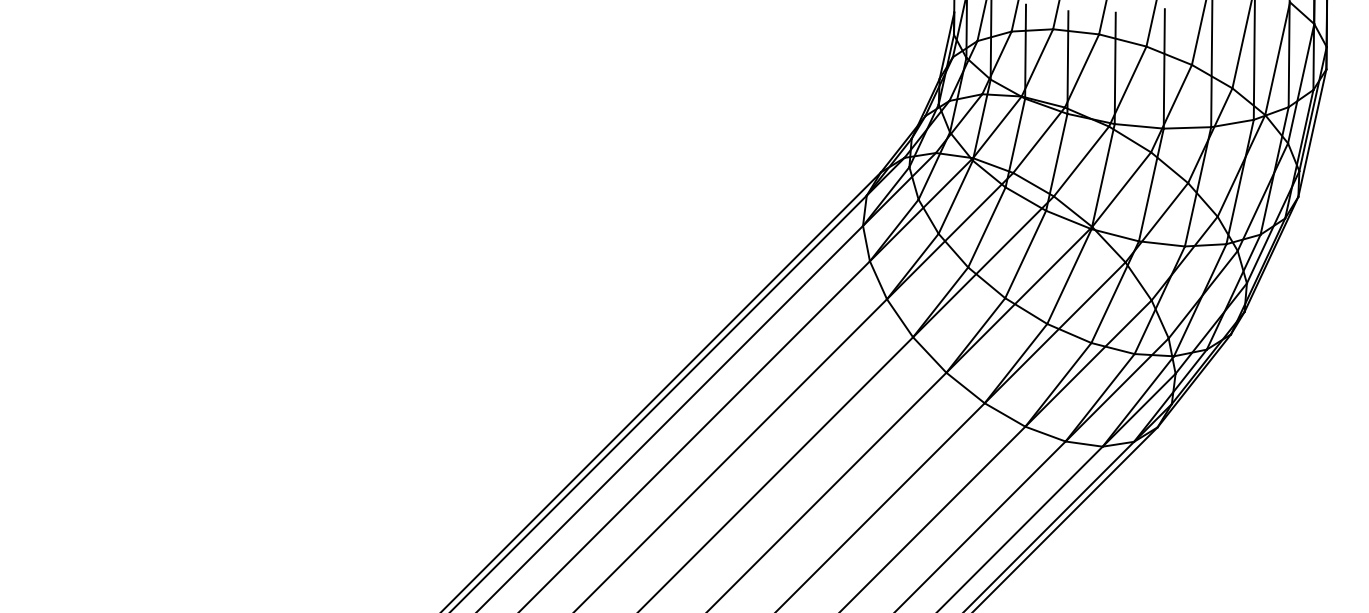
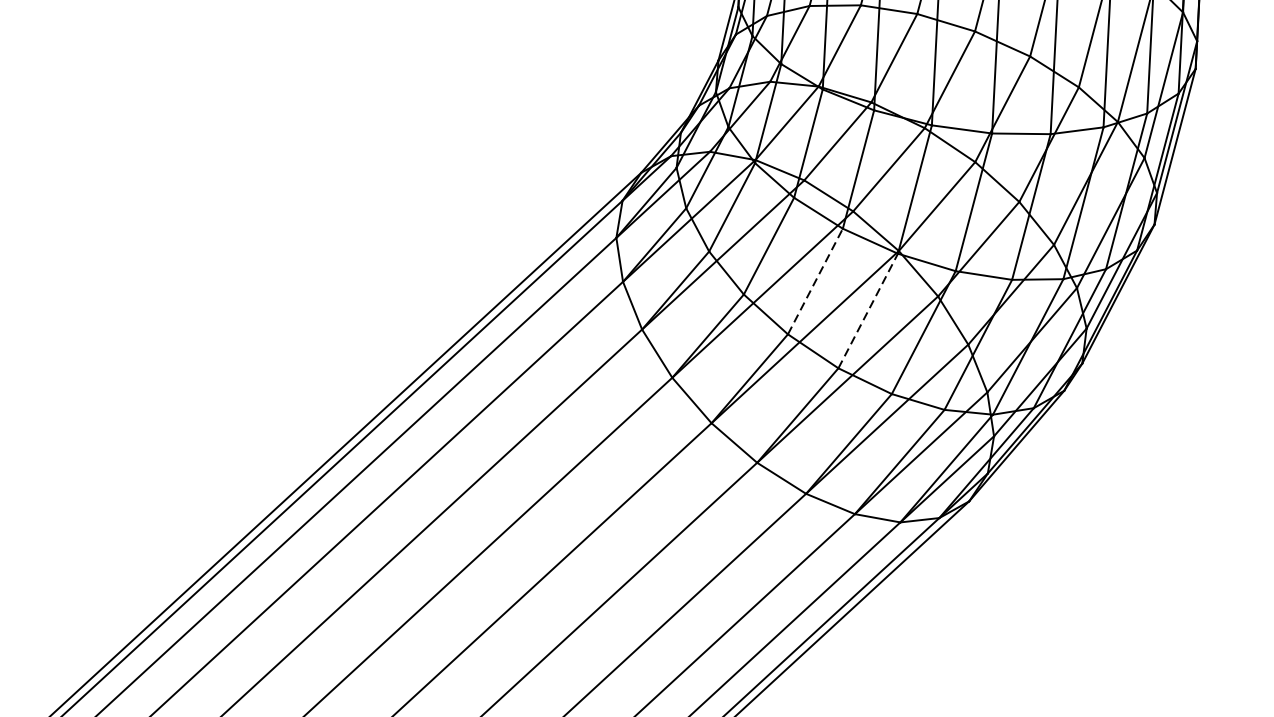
line: (1025, 254) -> (815, 281), solid -> dashed
line: (1069, 276) -> (868, 310), solid -> dashed

